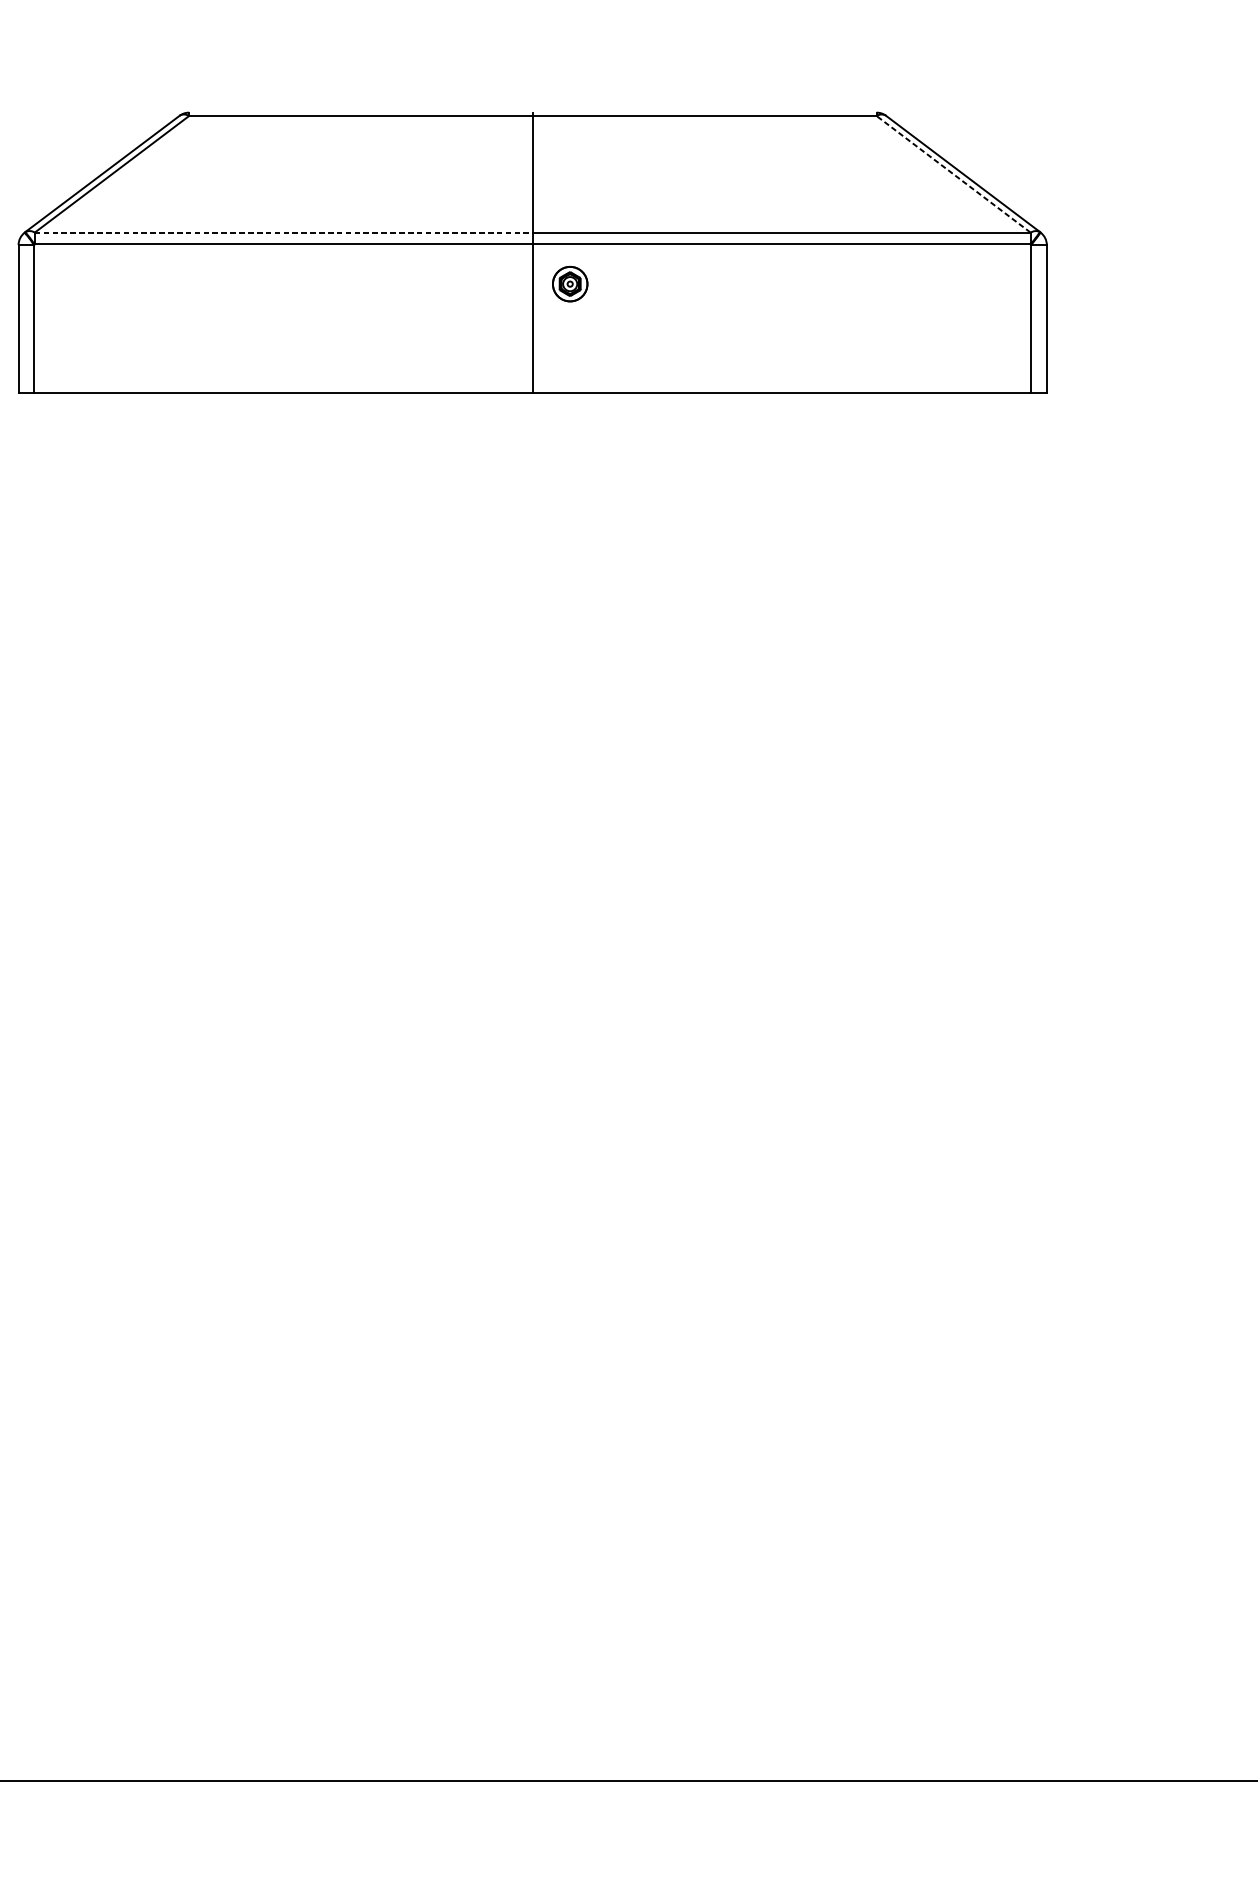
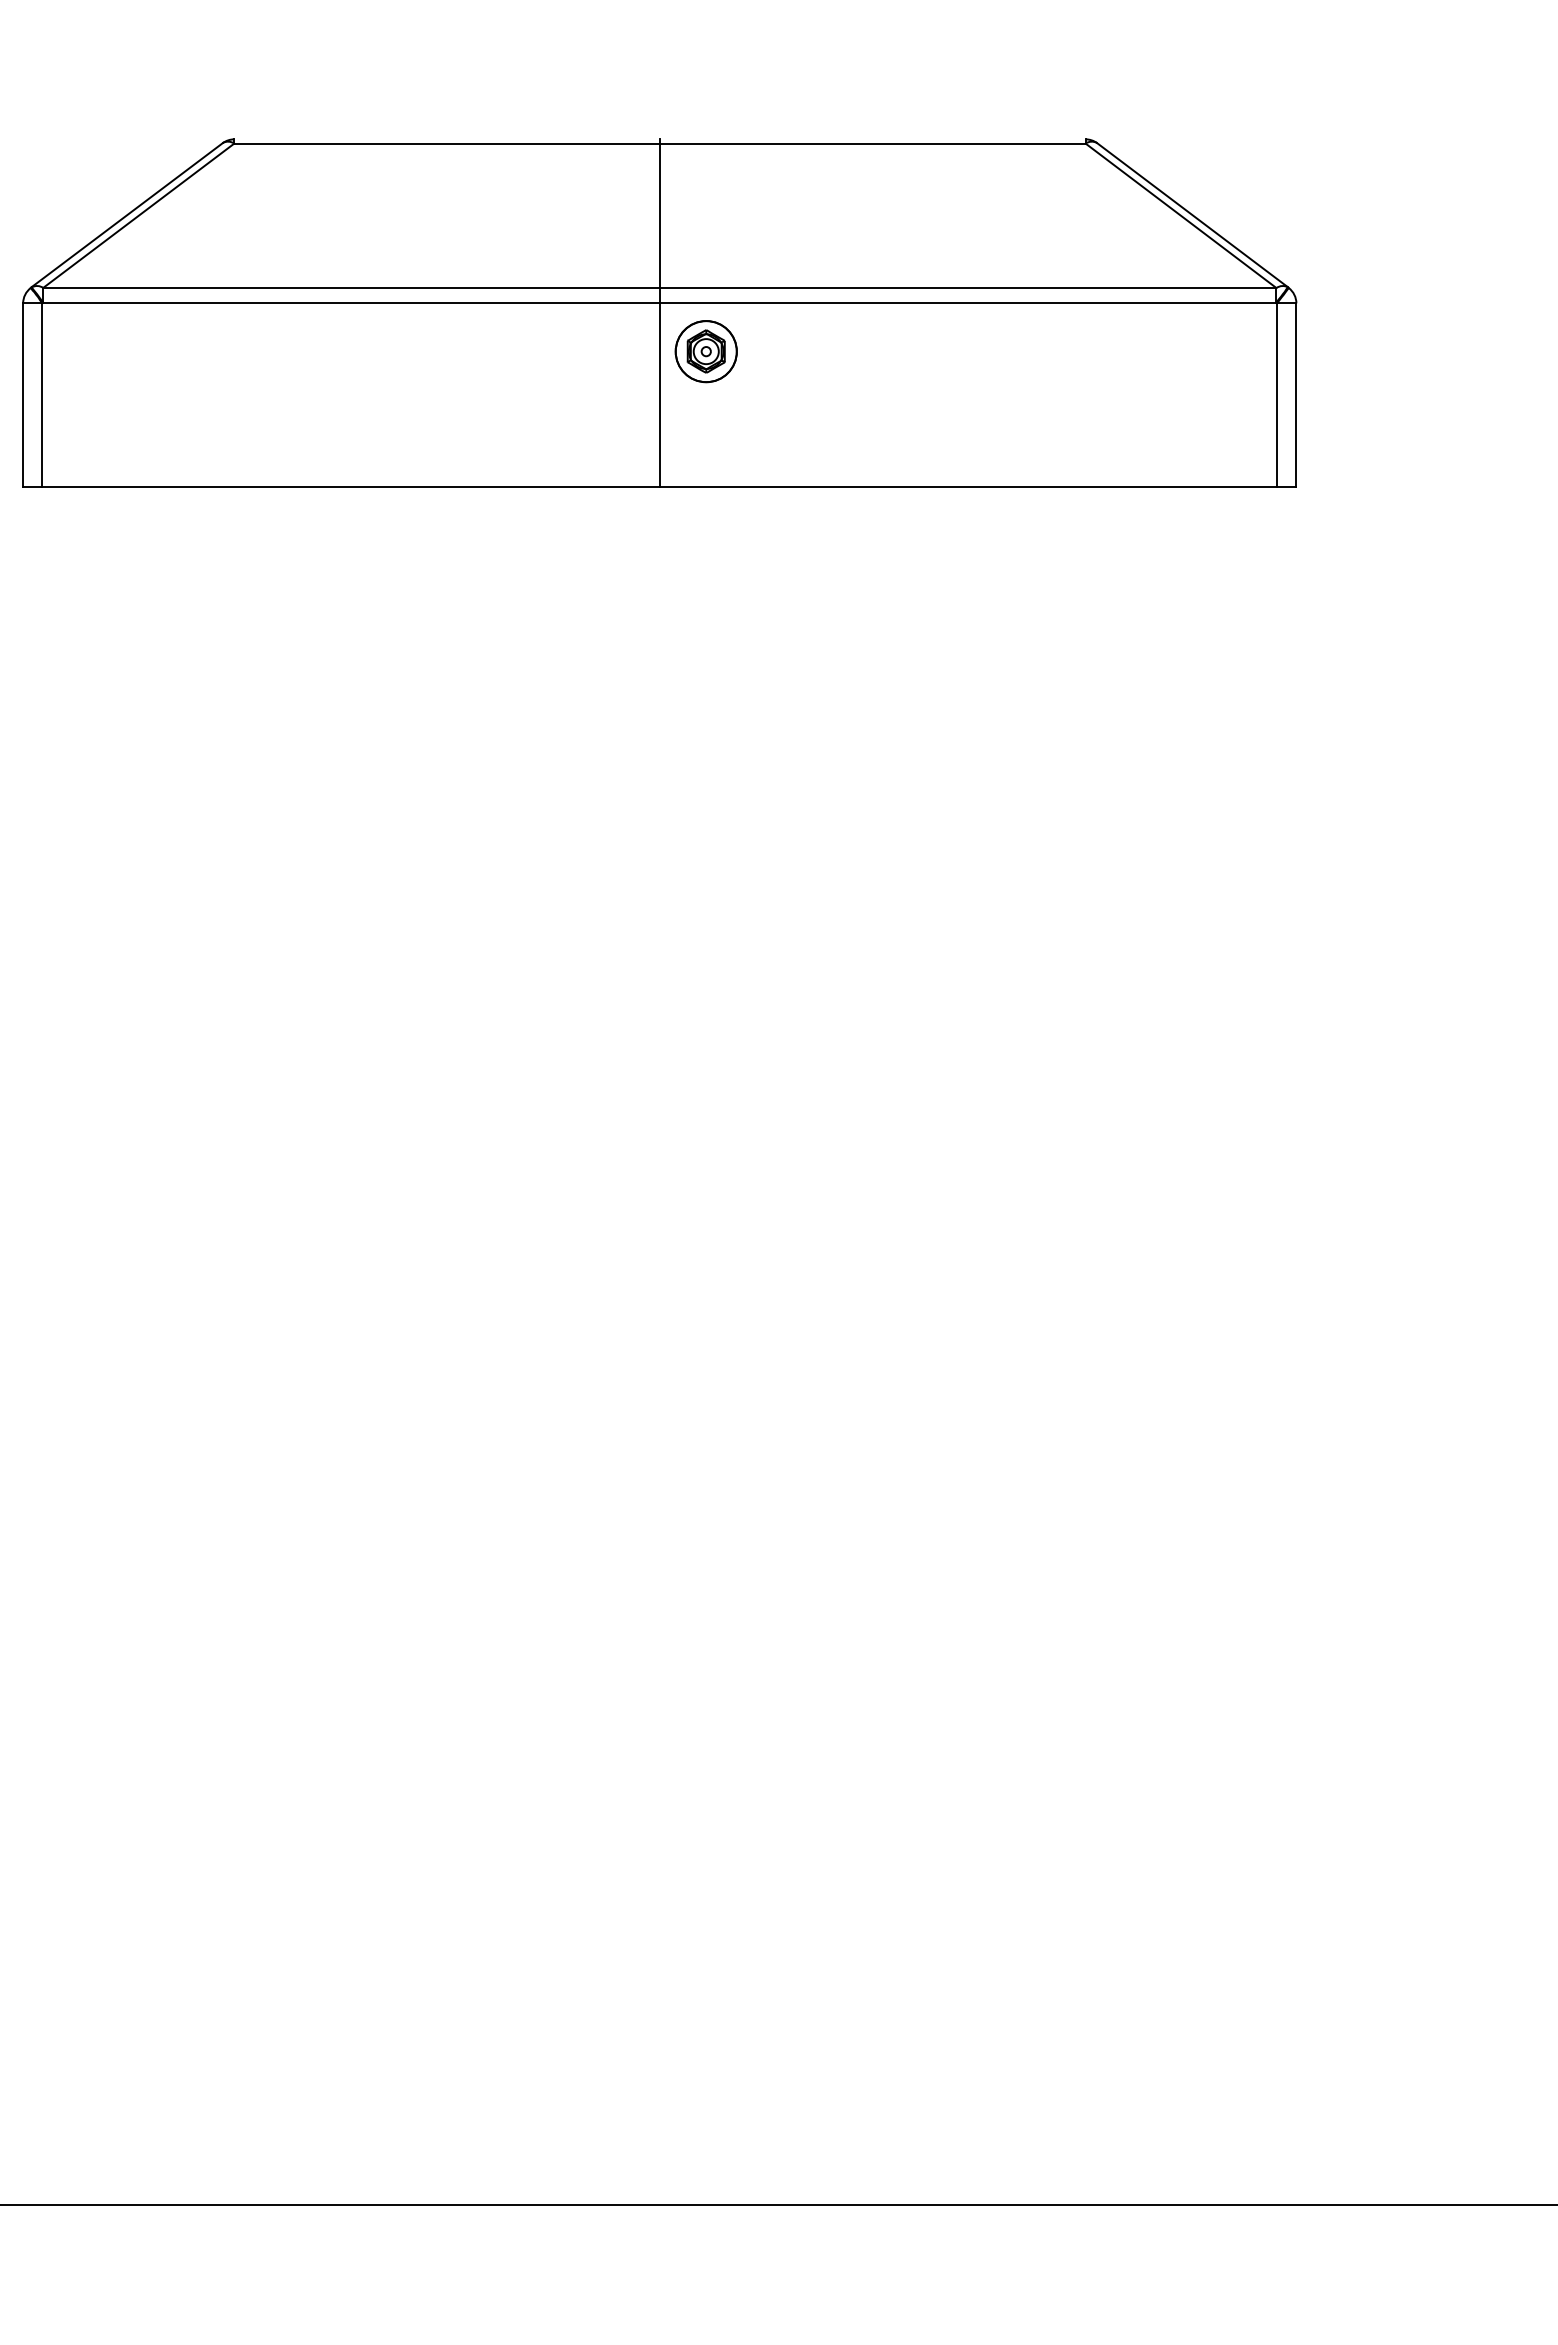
line: (953, 174) -> (1180, 215), dashed -> solid
line: (284, 232) -> (352, 287), dashed -> solid
part: (569, 283) -> (705, 351), size x1.43

